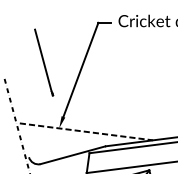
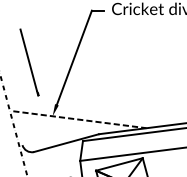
line: (44, 62) -> (29, 62), moved

